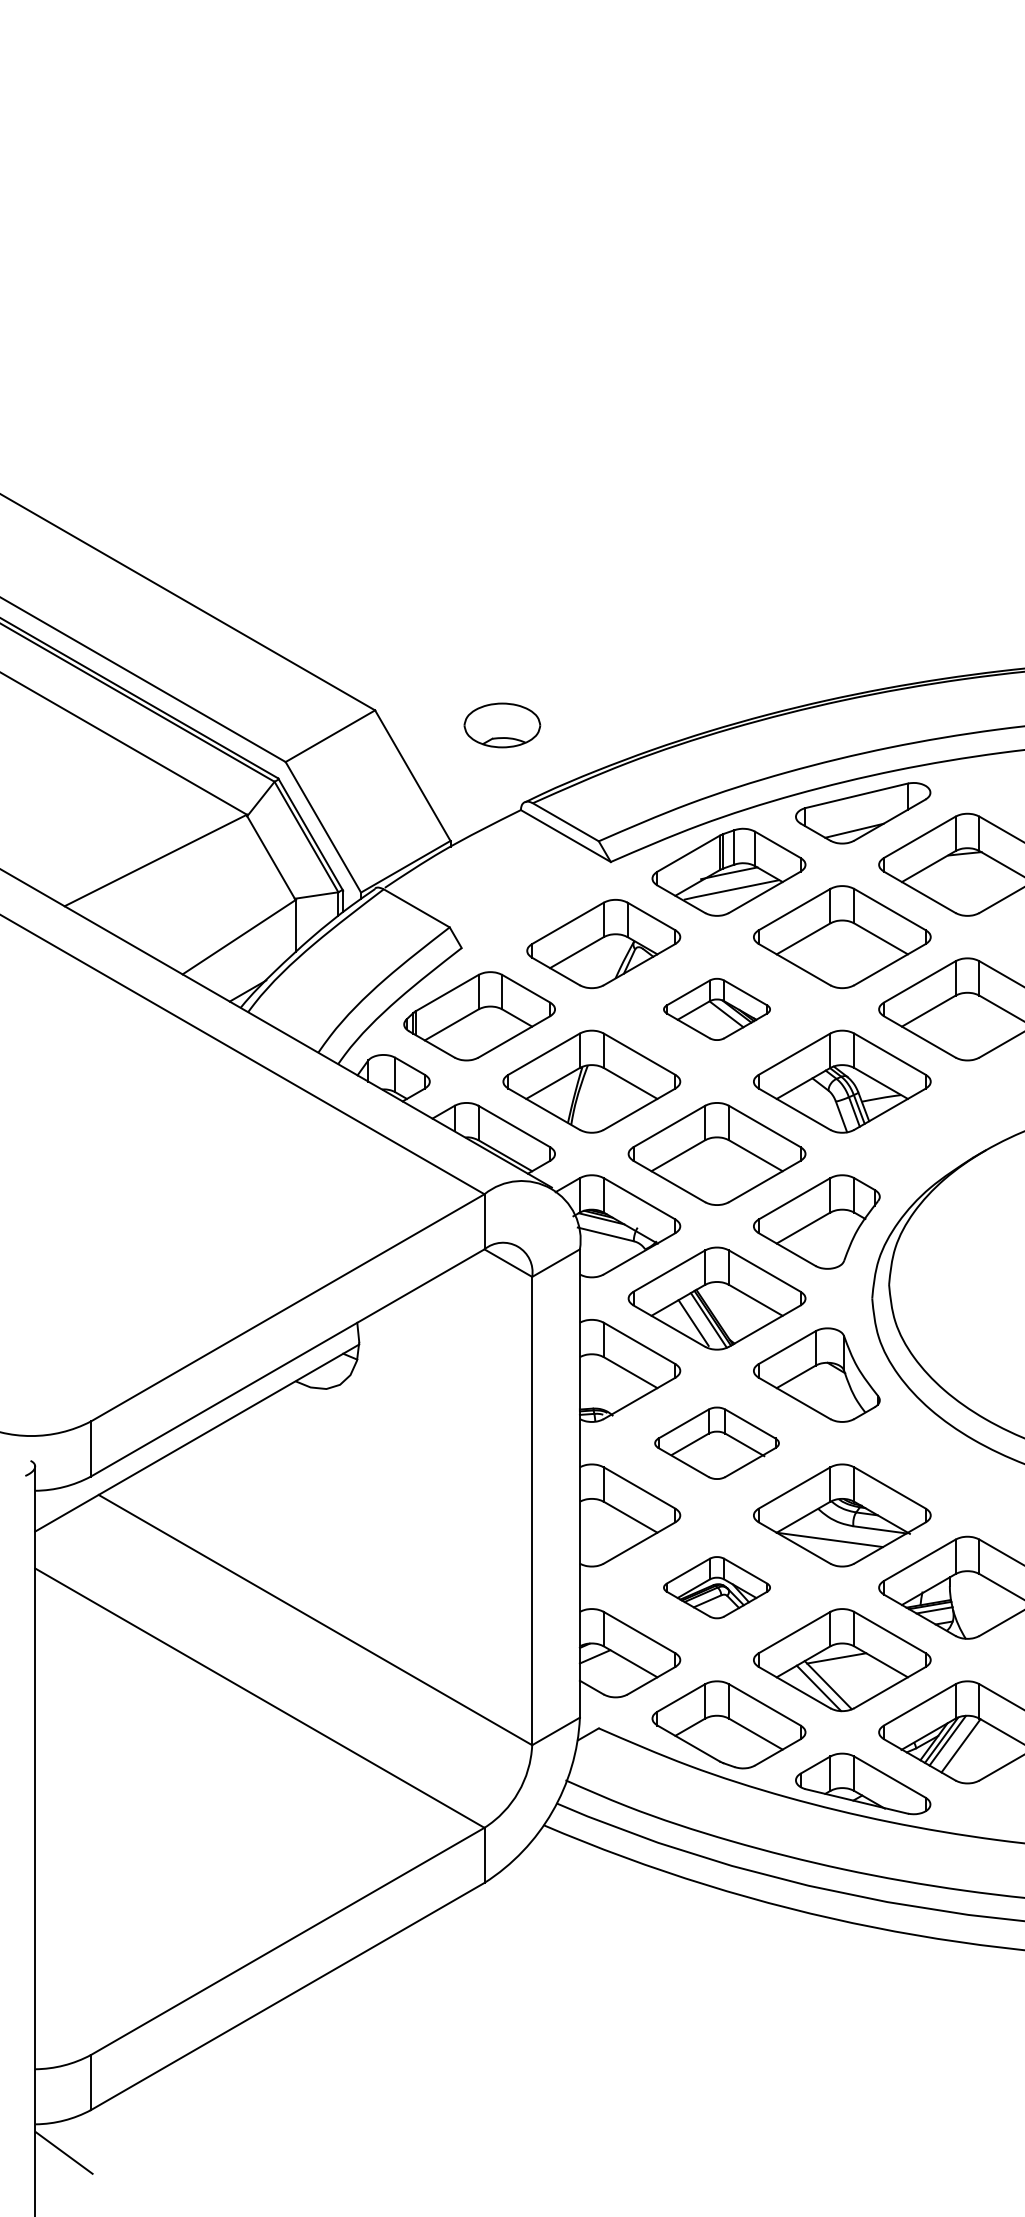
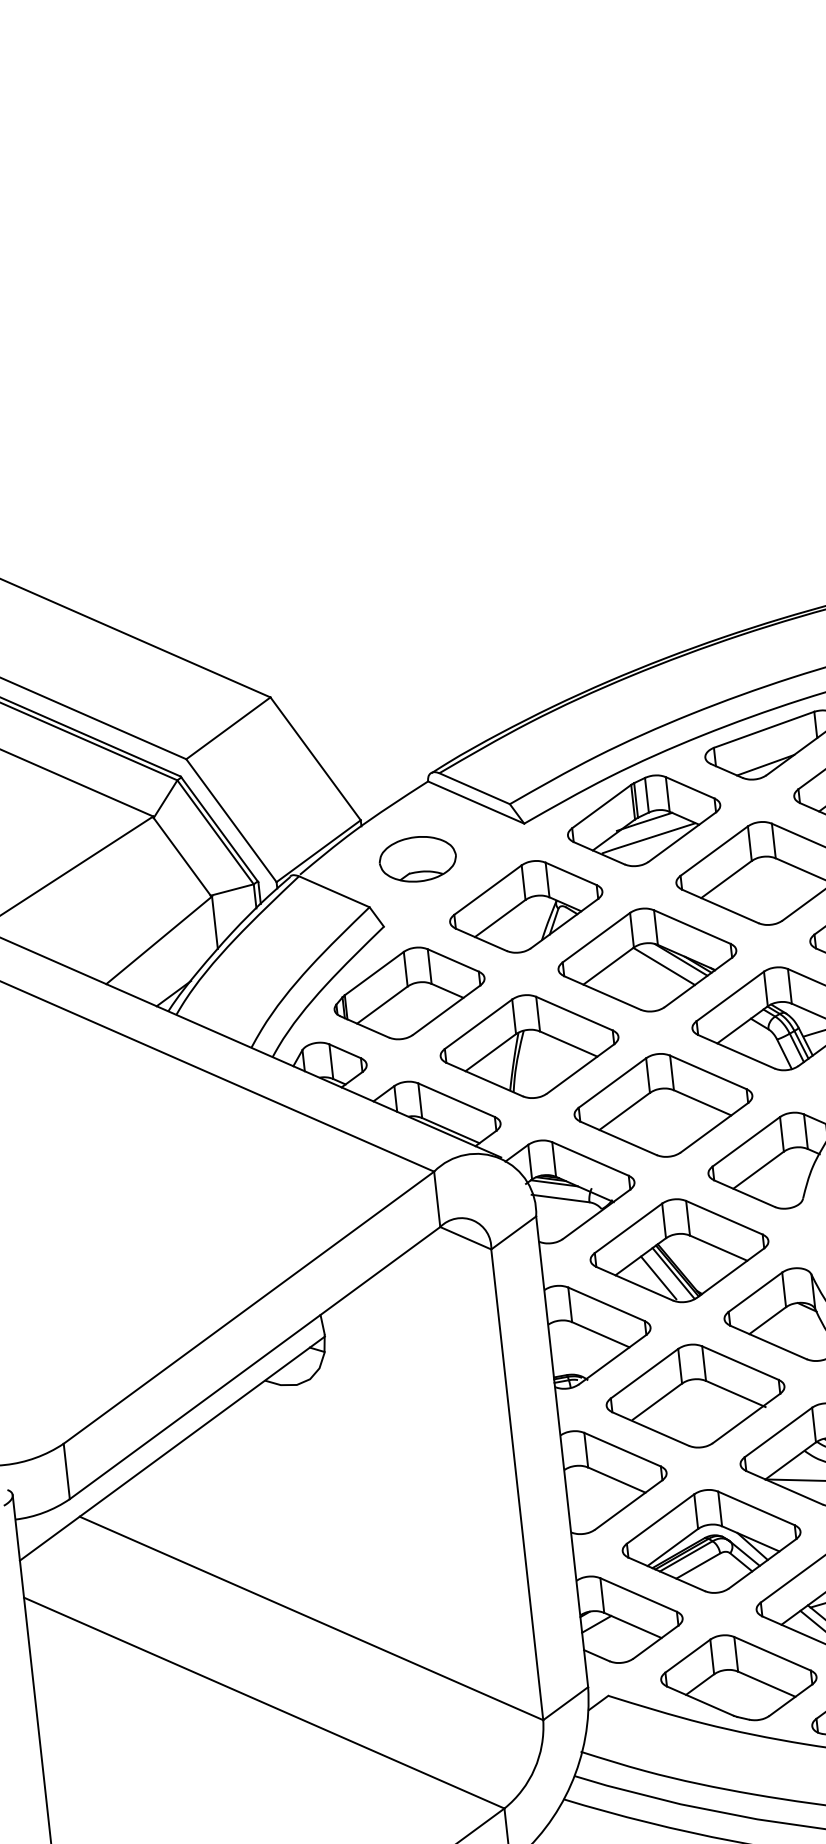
part: (502, 725) -> (417, 859), moved
part: (716, 1009) -> (646, 960), size x1.67
part: (716, 1443) -> (695, 1396), size x1.43
part: (716, 1587) -> (710, 1541), size x1.67

